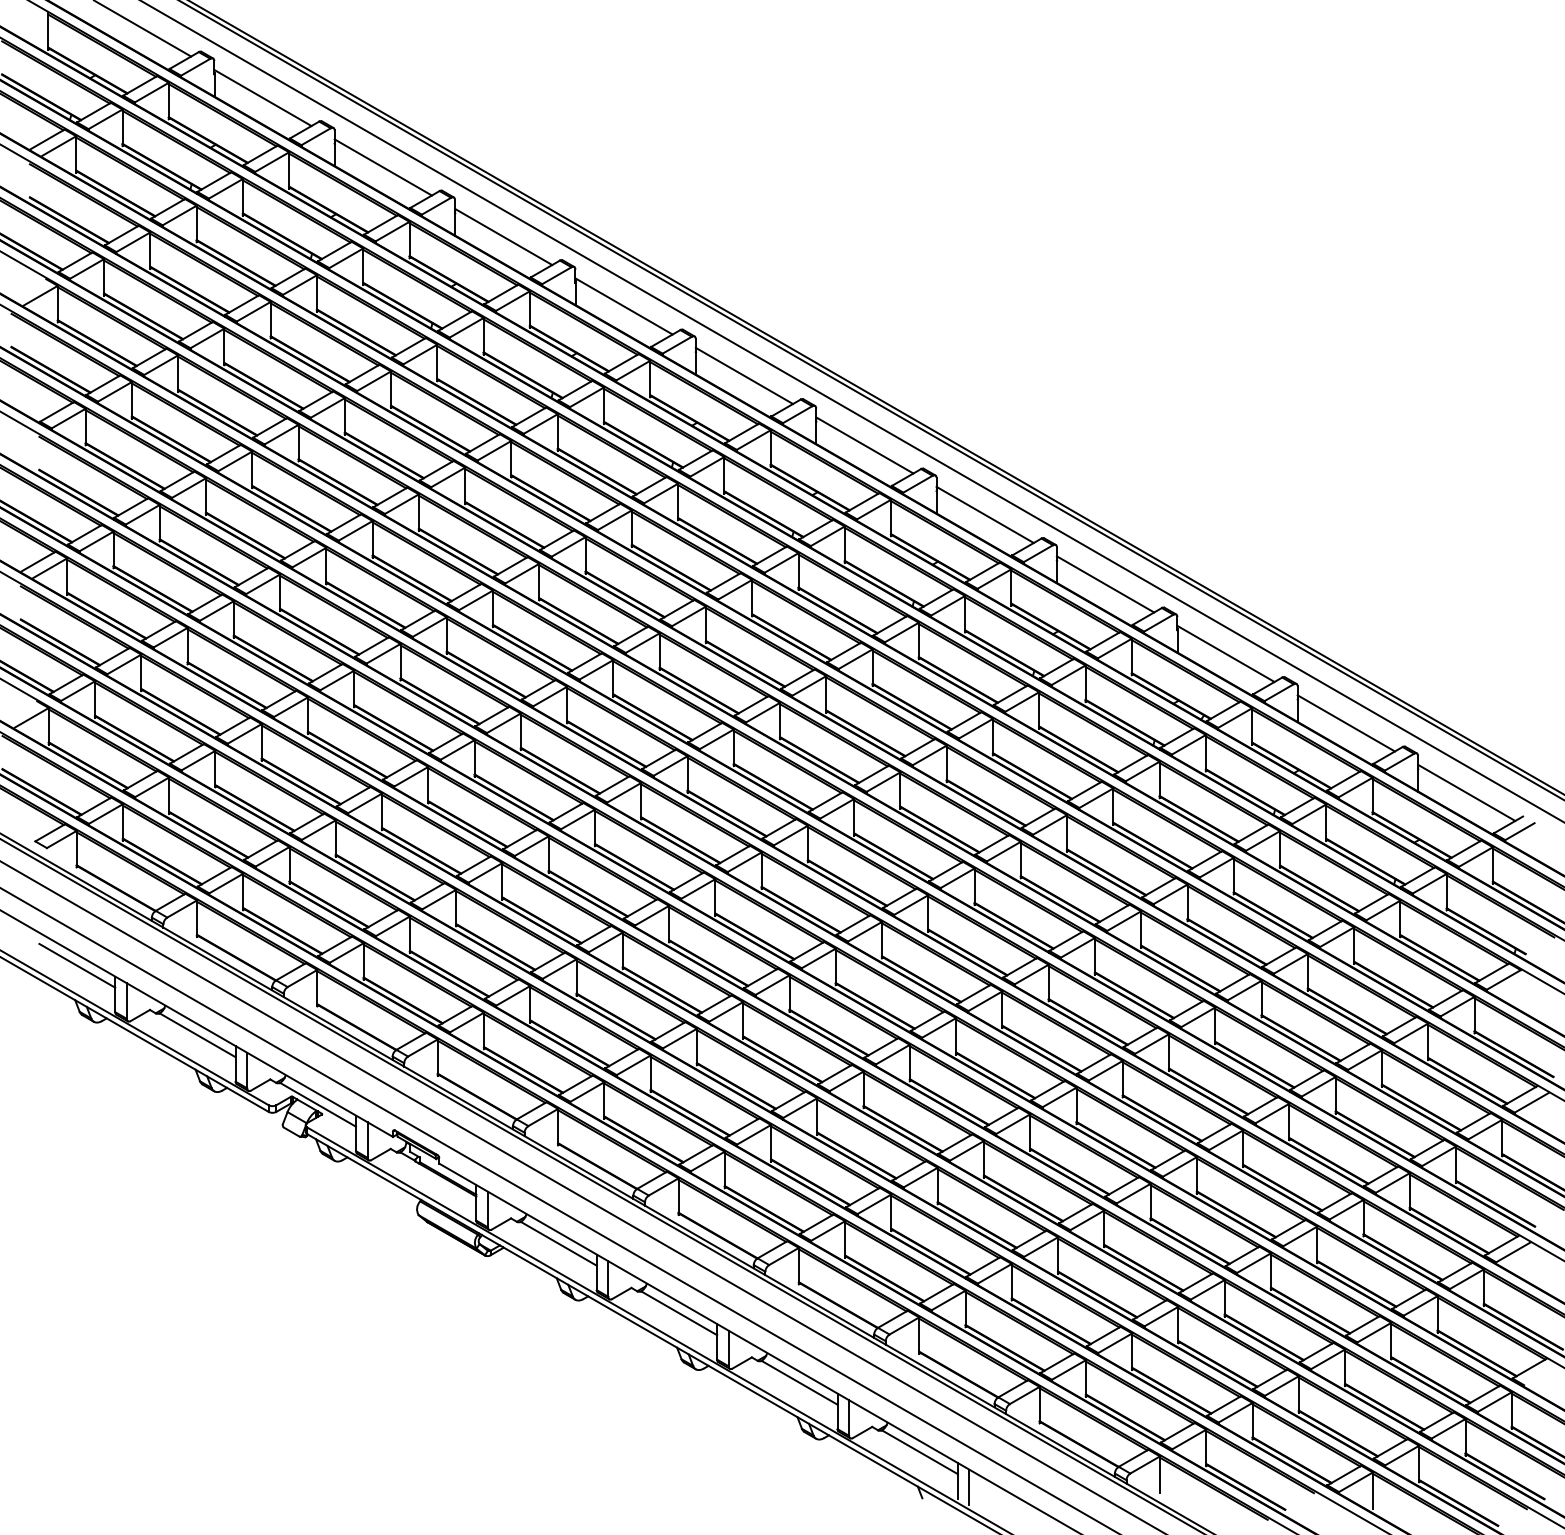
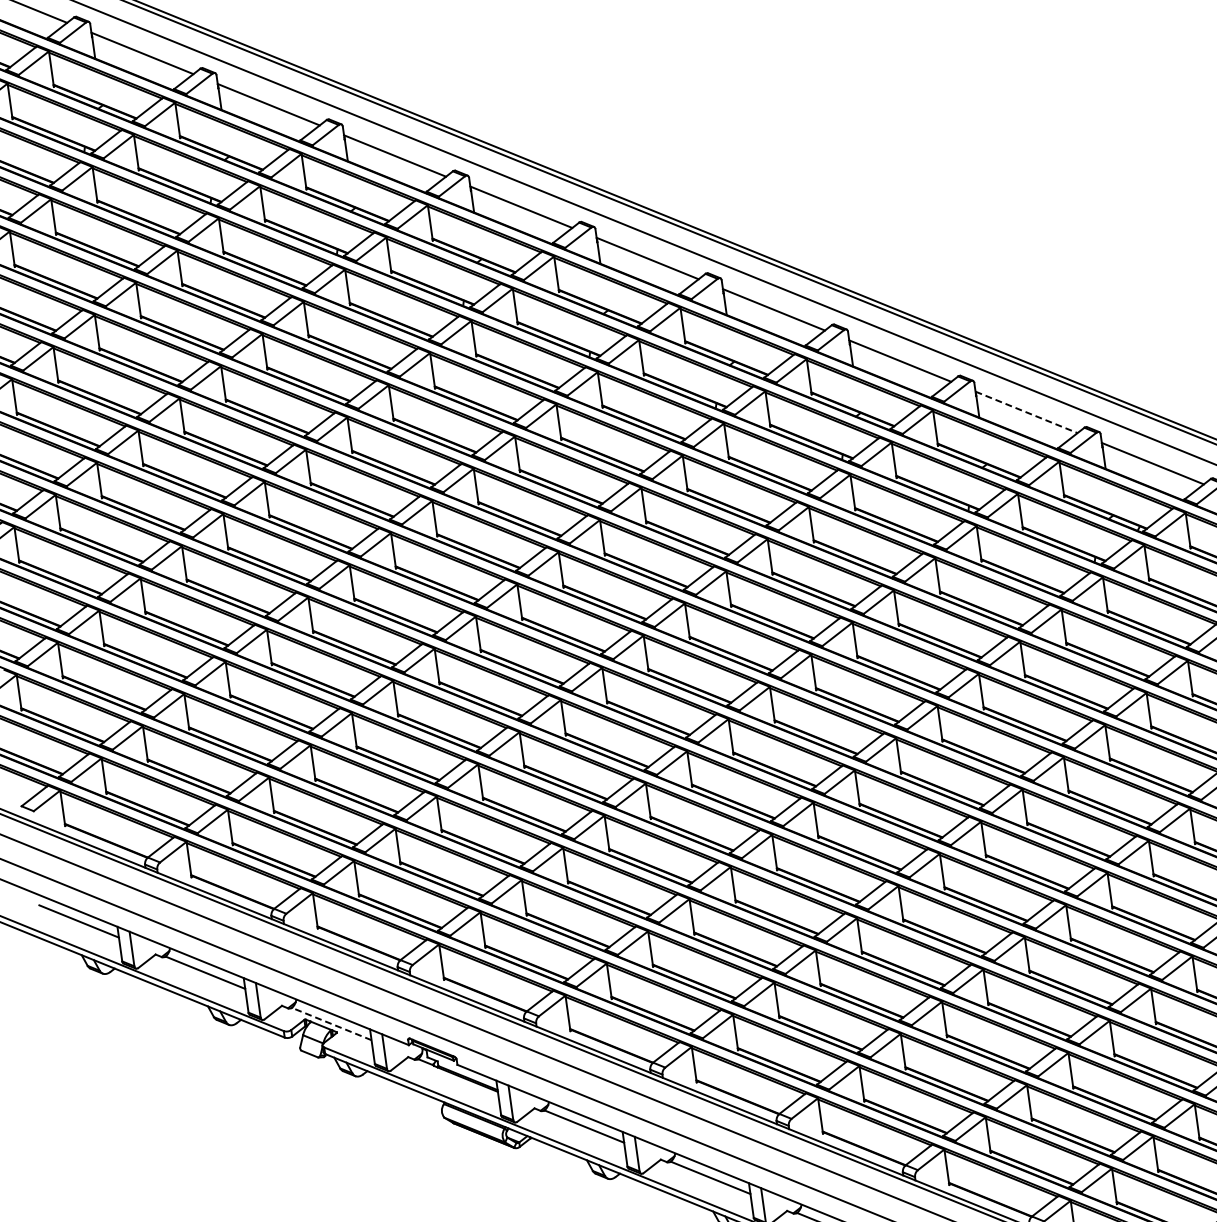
line: (1105, 584) -> (1026, 412), solid -> dashed
line: (318, 1104) -> (332, 1023), solid -> dashed

